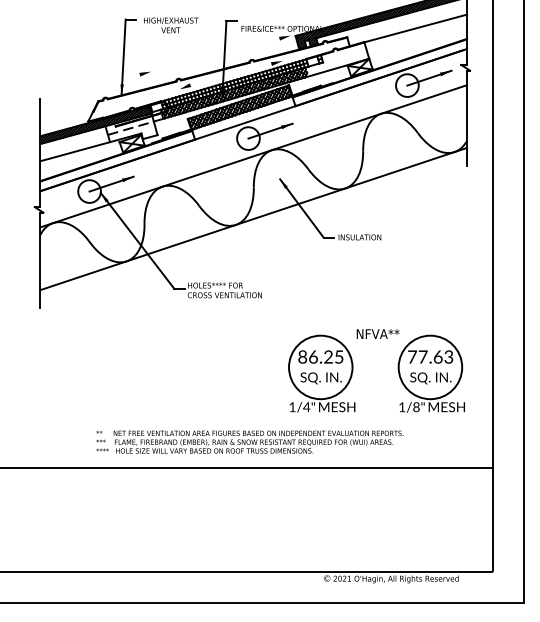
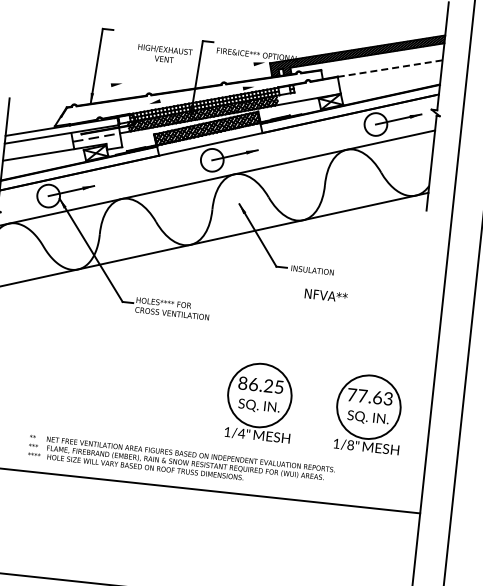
text: (171, 25) -> (165, 54), moved
line: (416, 28) -> (391, 68), solid -> dashed
hatch: (95, 124) -> (61, 130), removed
text: (377, 333) -> (325, 295), moved

